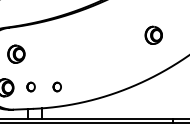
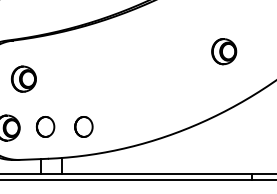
part: (30, 86) -> (44, 126), size x1.6
part: (56, 86) -> (82, 126), size x1.6

